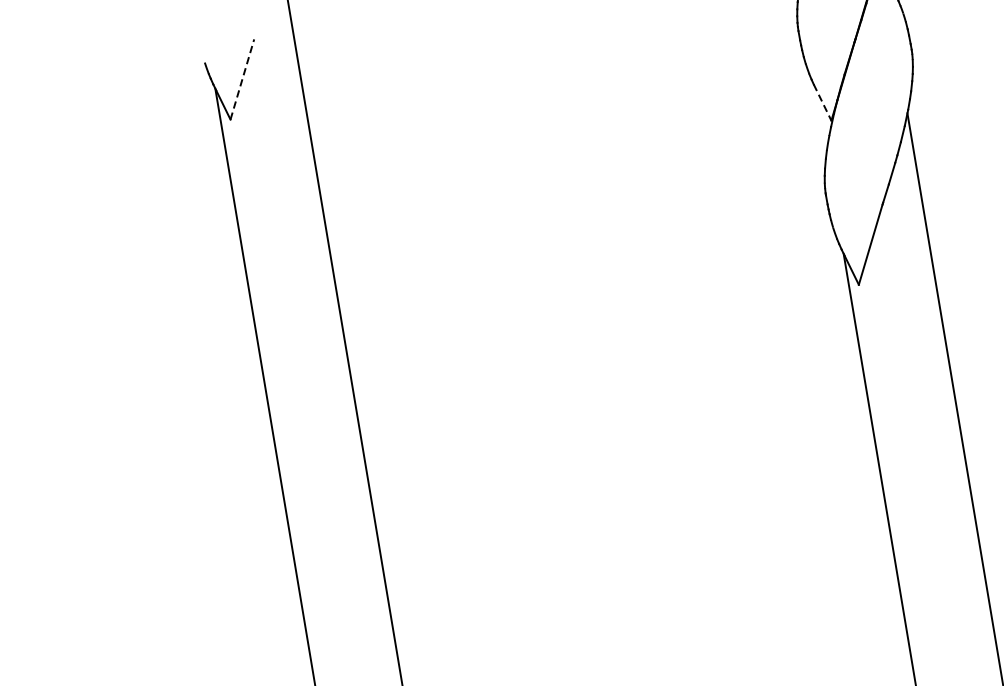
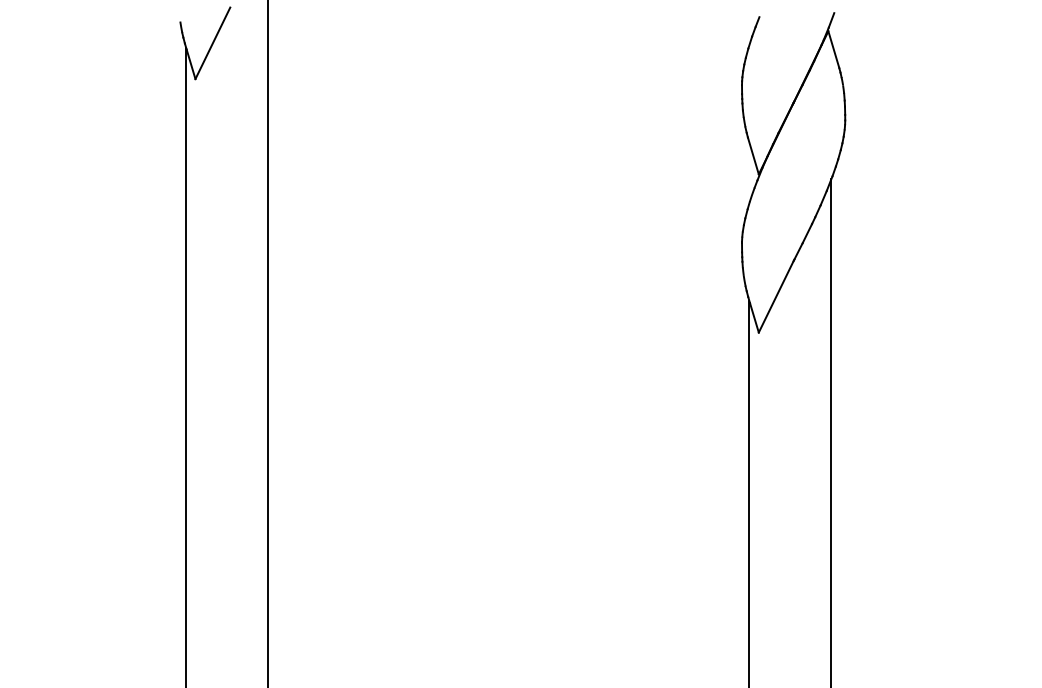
line: (242, 79) -> (212, 43), dashed -> solid
line: (822, 103) -> (753, 156), dashed -> solid

